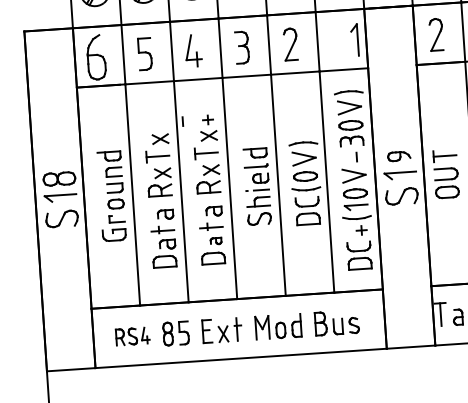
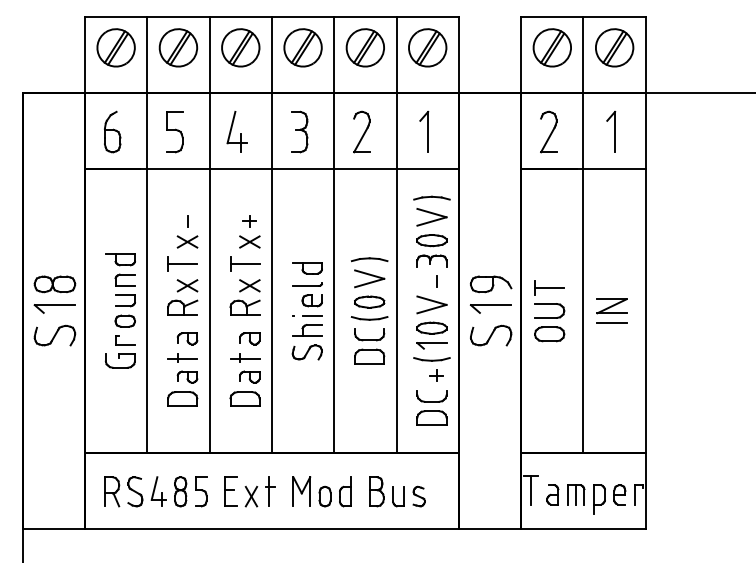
part: (355, 39) -> (424, 131), moved
part: (96, 56) -> (112, 131), size x0.71
line: (182, 121) -> (187, 221), moved
part: (398, 156) -> (490, 284), size x1.43
part: (215, 240) -> (249, 376), size x1.43
part: (132, 336) -> (135, 491), size x1.43

